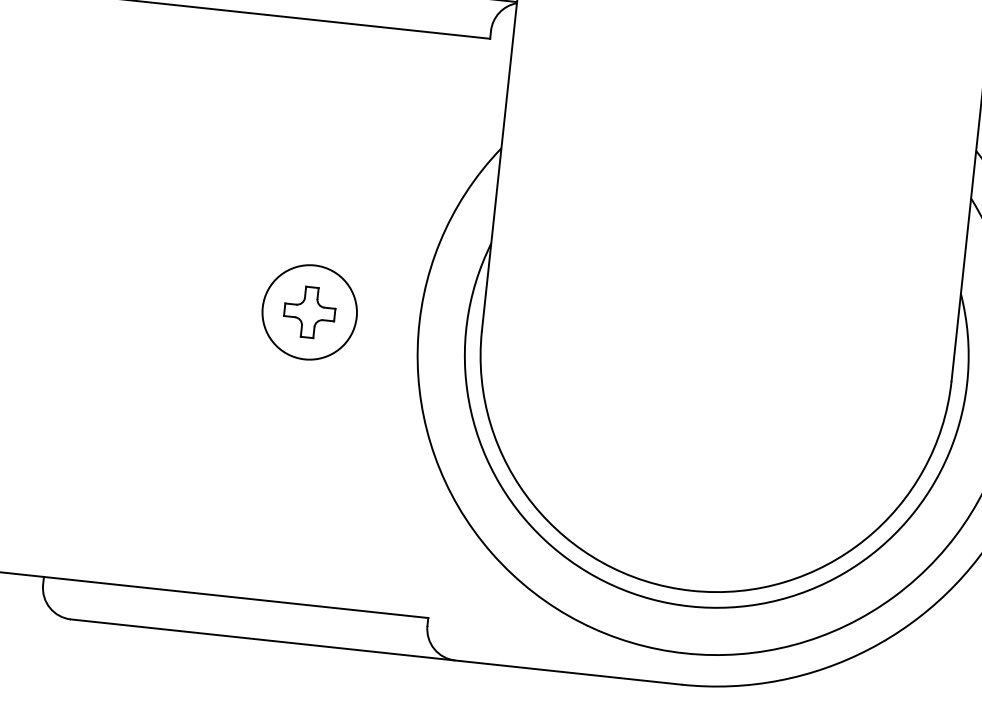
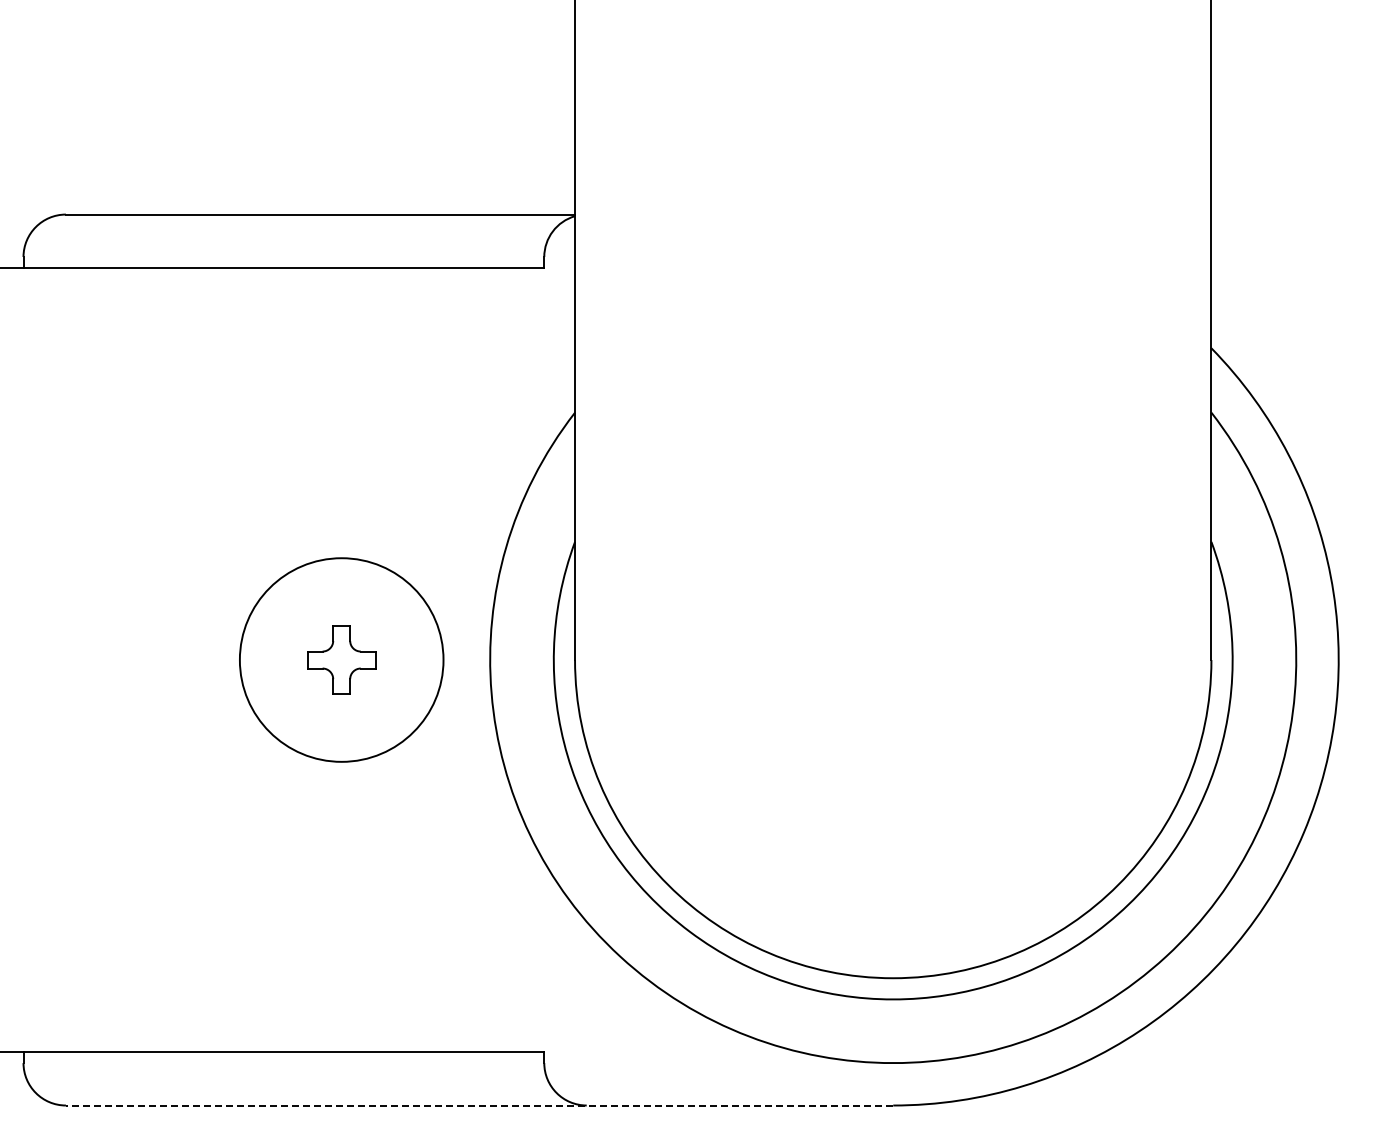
circle: (309, 312) -> (341, 659), size x1.6
line: (376, 652) -> (479, 1105), solid -> dashed

